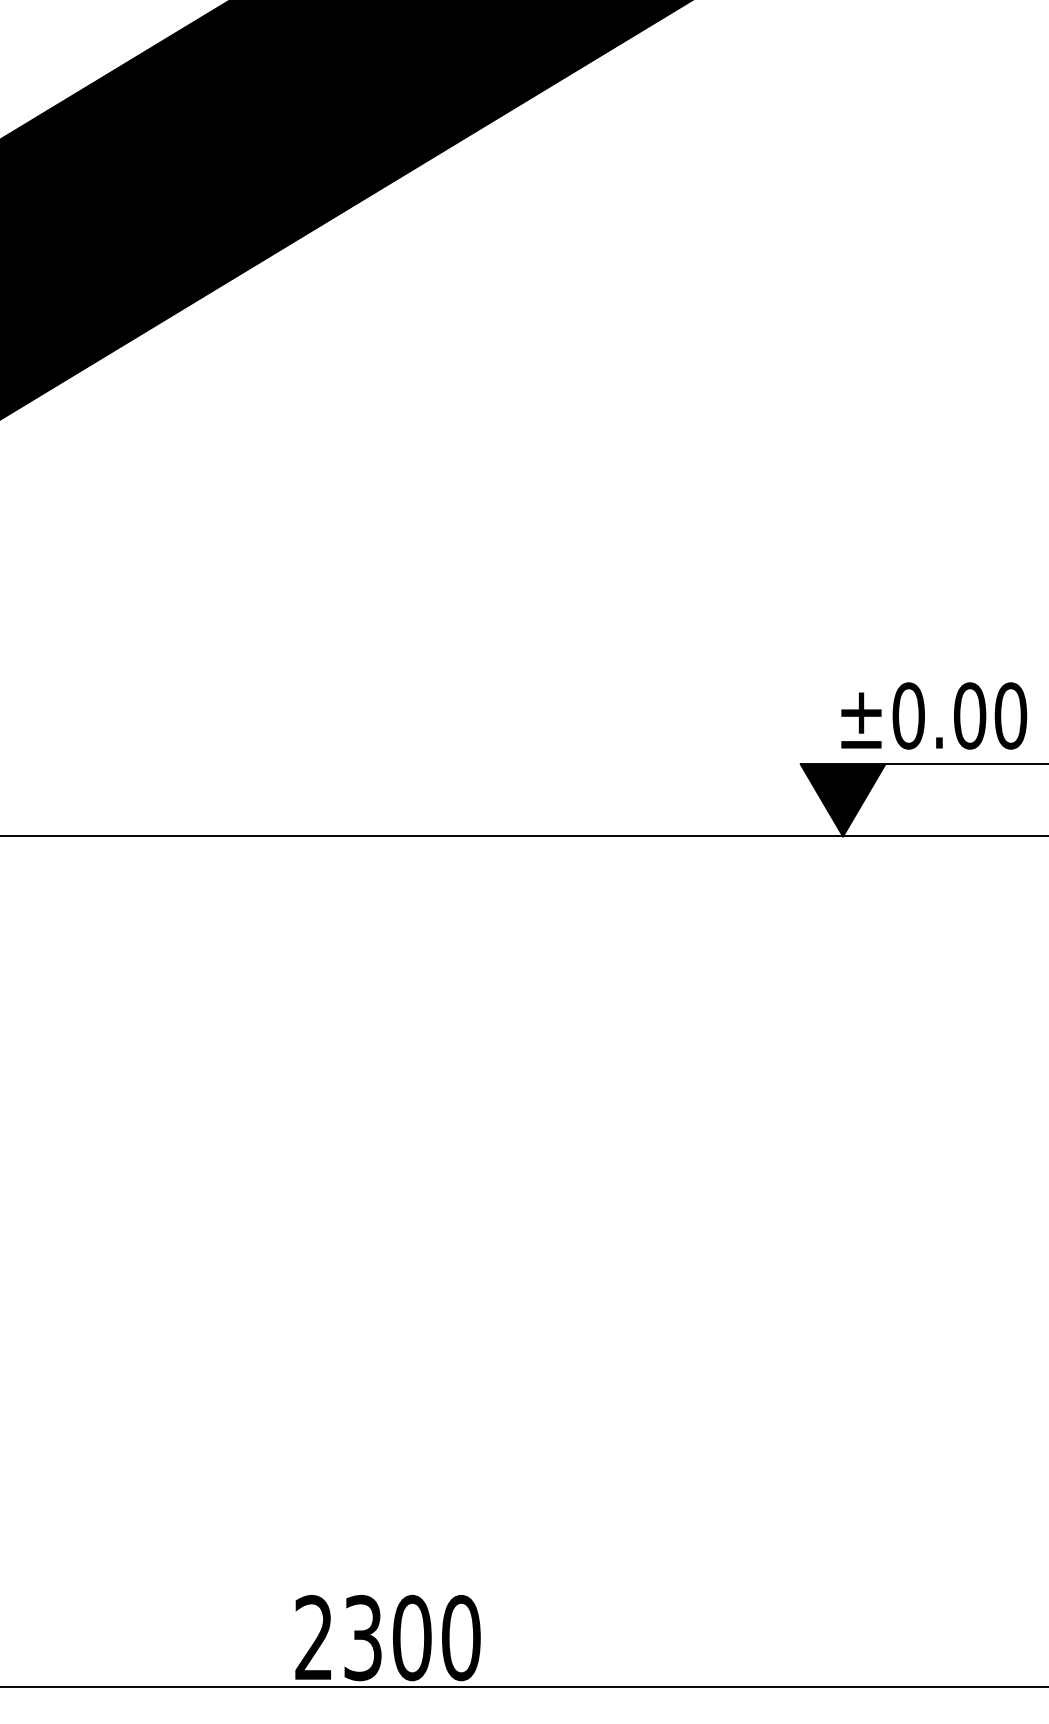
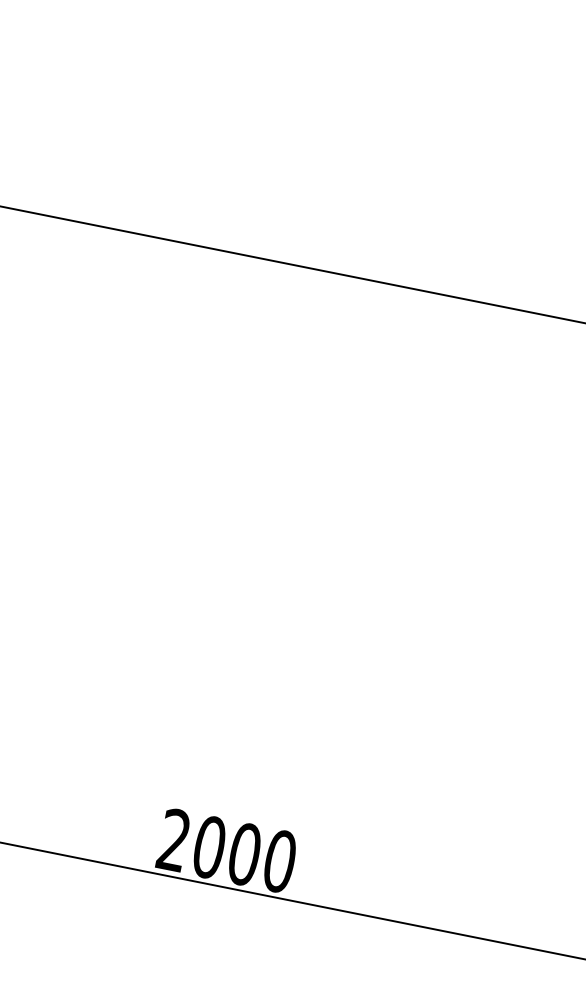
text: (362, 1637) -> (209, 846), 2300 -> 2000

